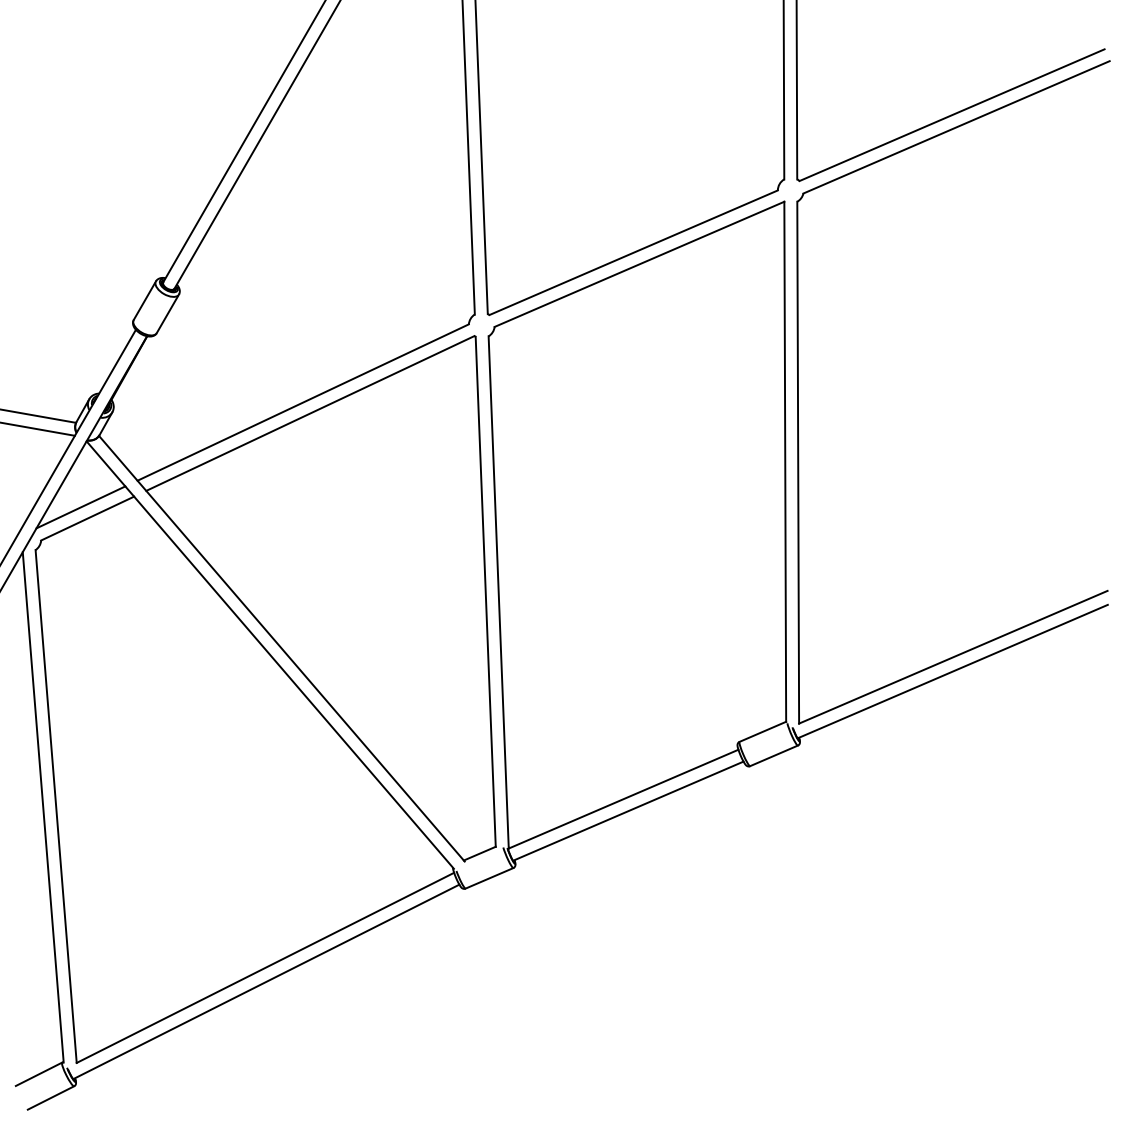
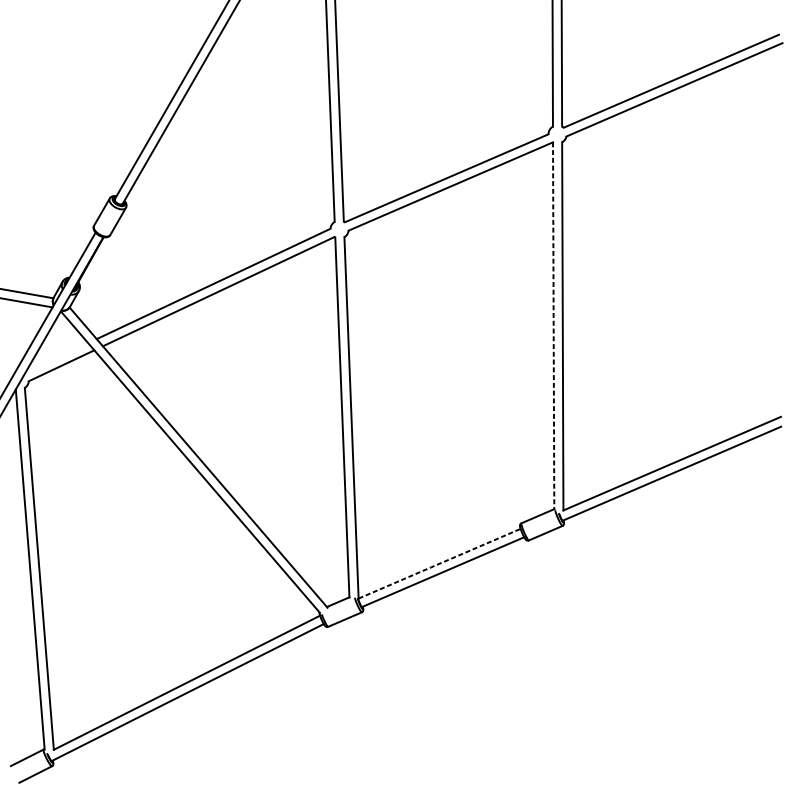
line: (785, 462) -> (553, 326), solid -> dashed
line: (80, 507) -> (56, 358), removed
line: (624, 798) -> (440, 563), solid -> dashed

